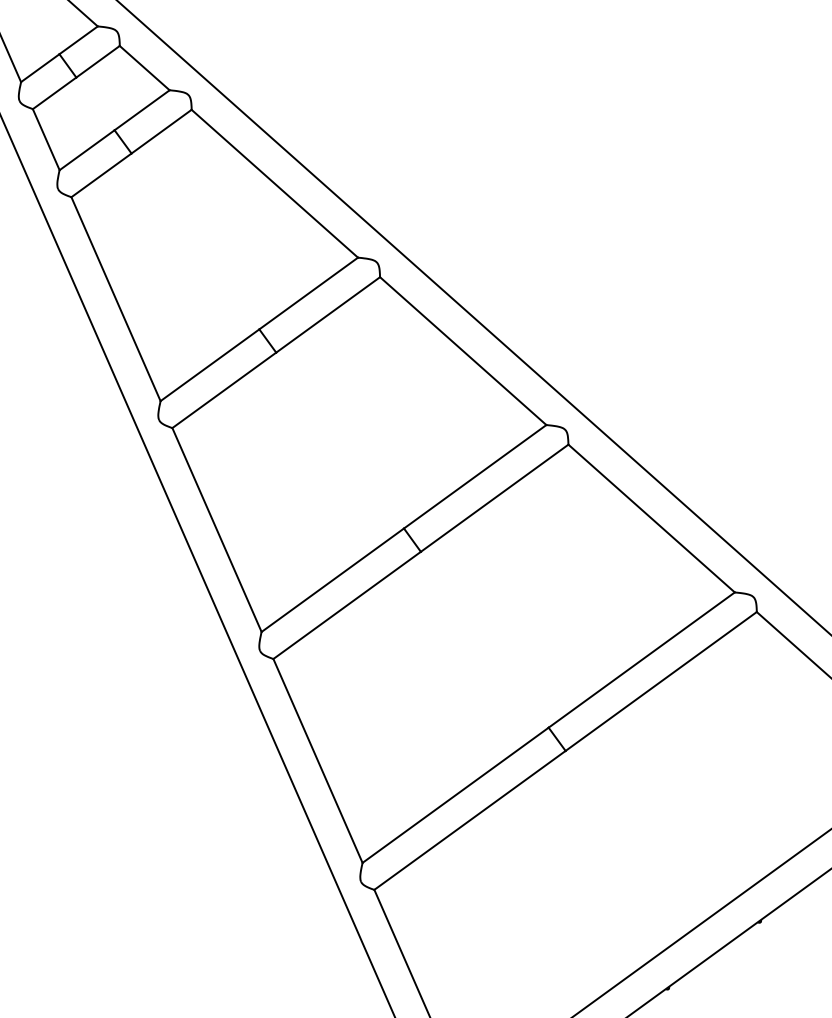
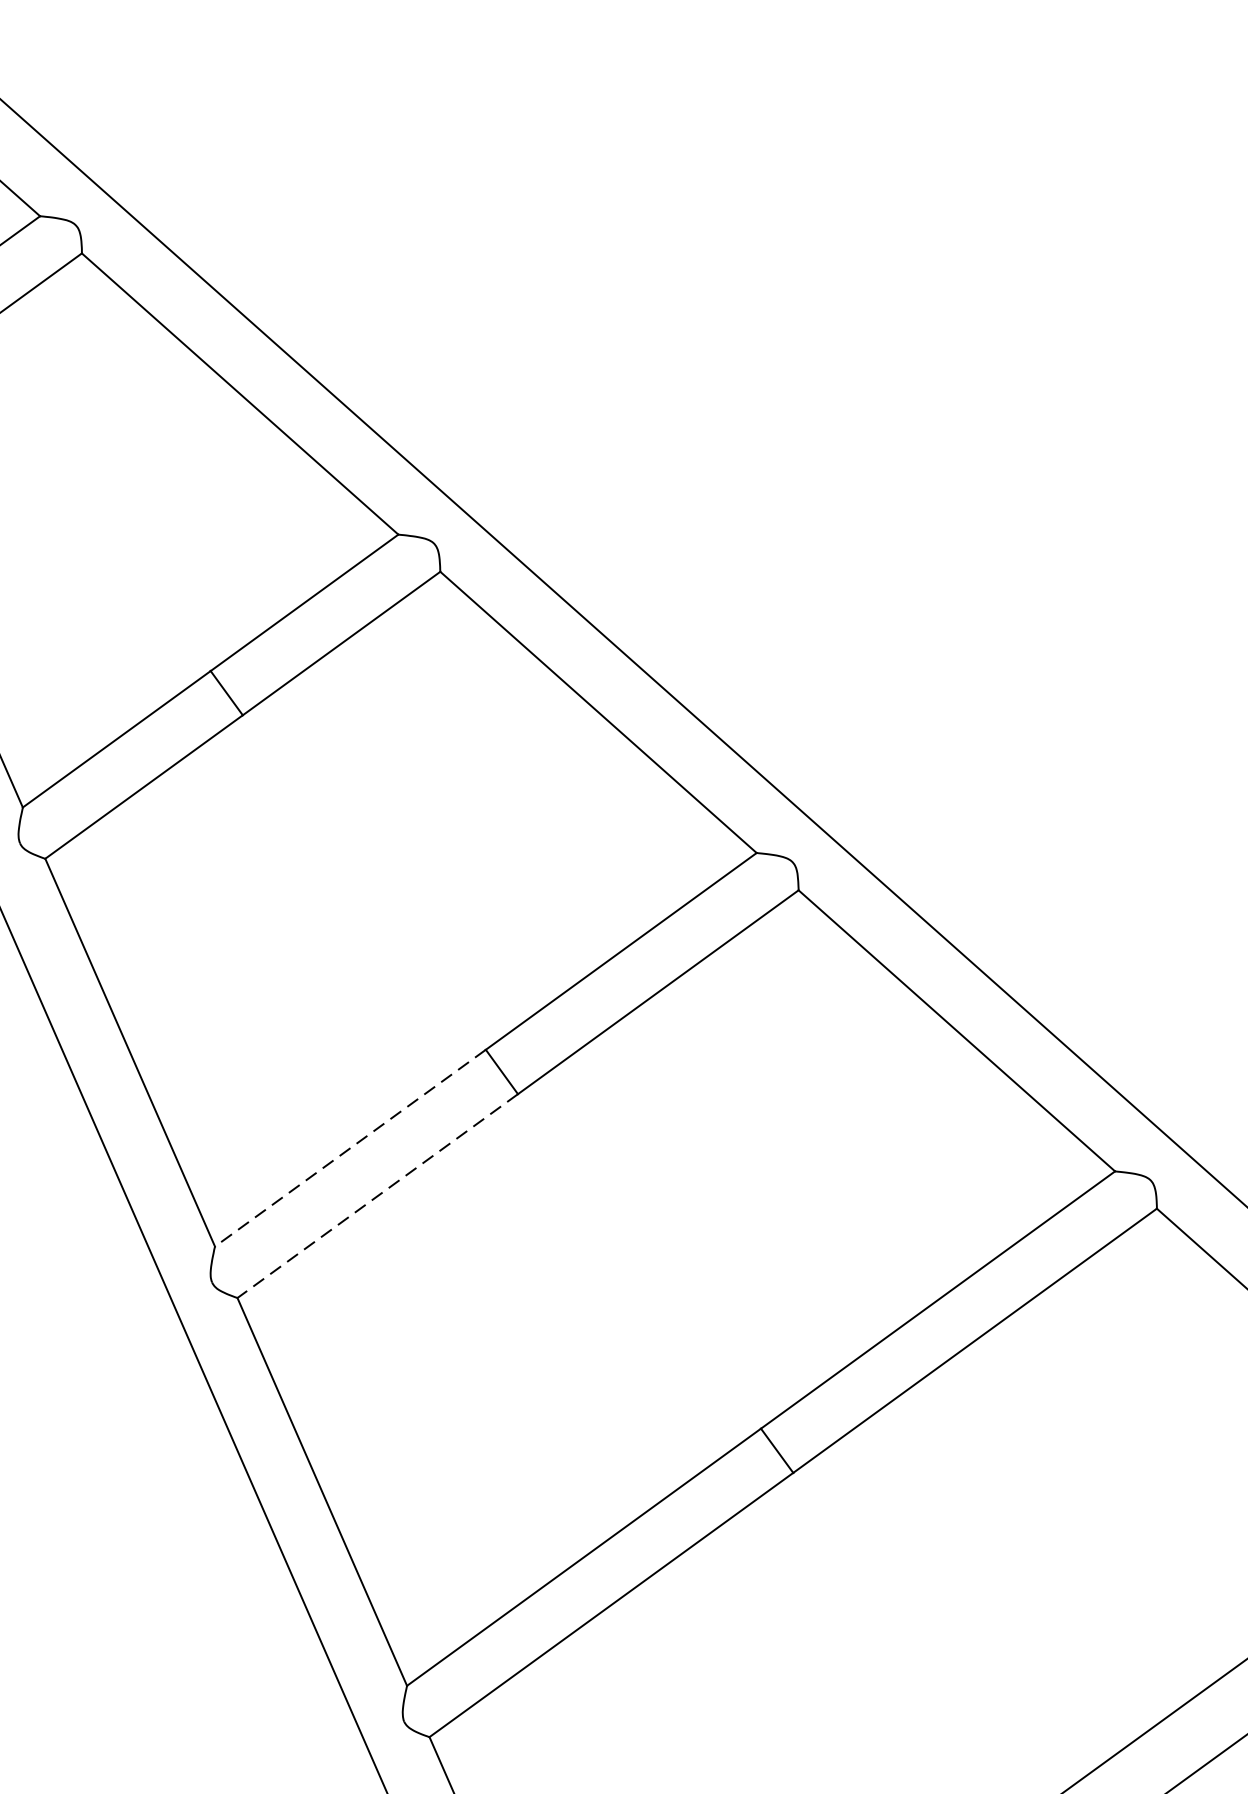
line: (332, 580) -> (349, 1148), solid -> dashed
line: (346, 605) -> (376, 1196), solid -> dashed

